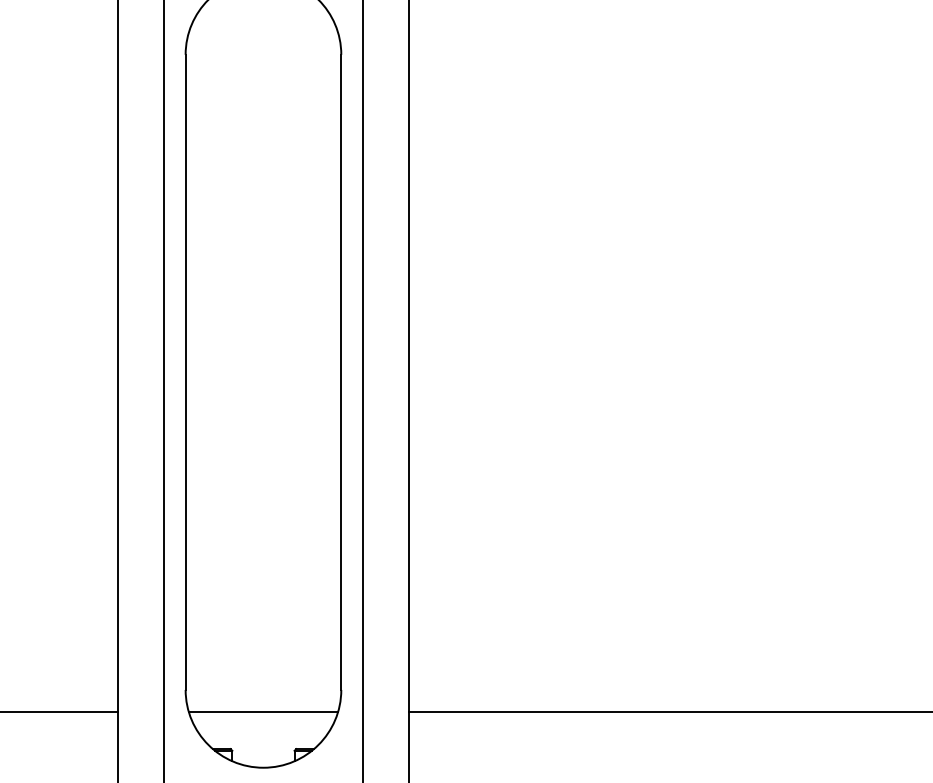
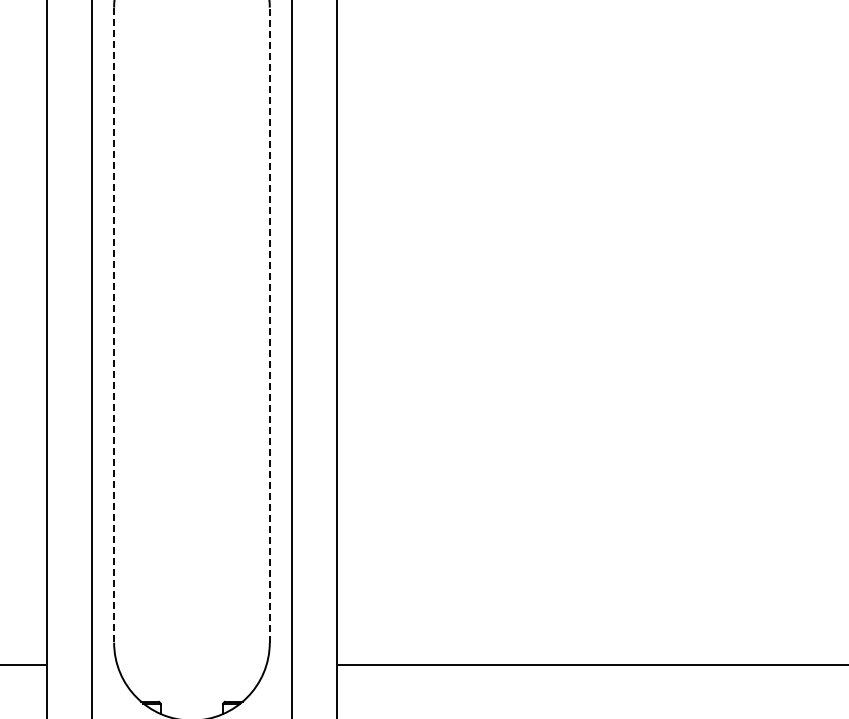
line: (185, 372) -> (113, 325), solid -> dashed
line: (341, 372) -> (269, 325), solid -> dashed
line: (263, 711) -> (191, 664), removed

